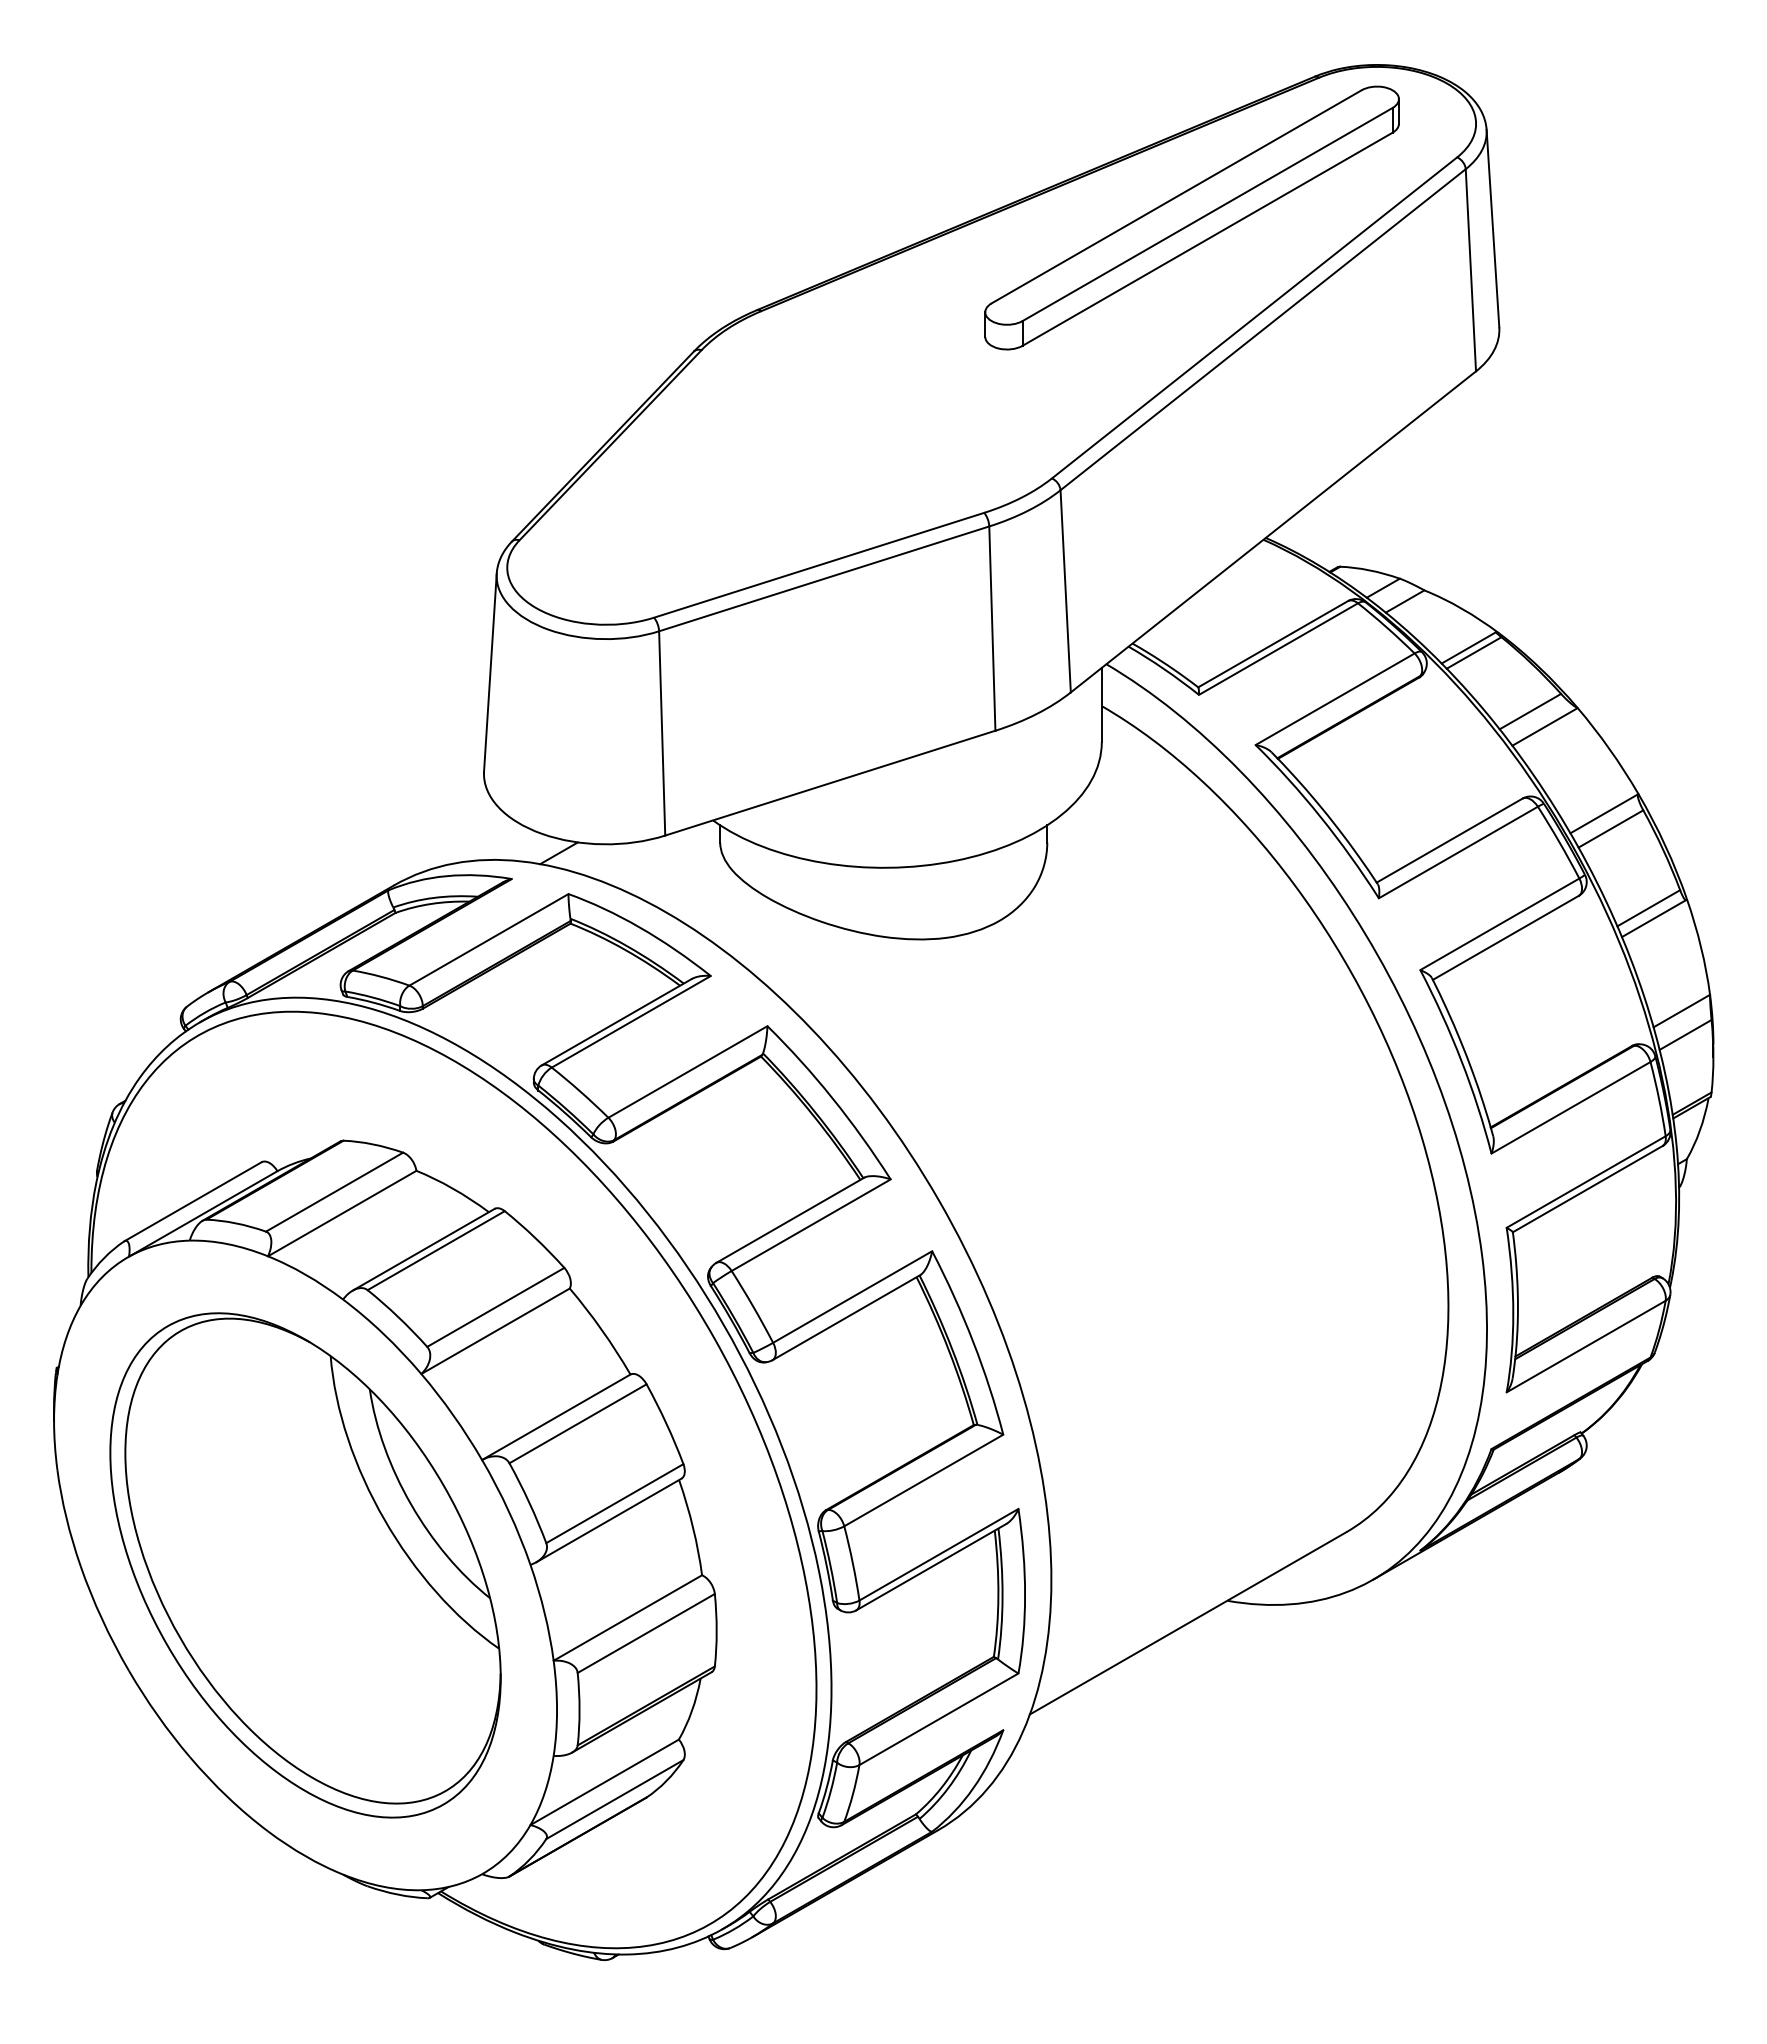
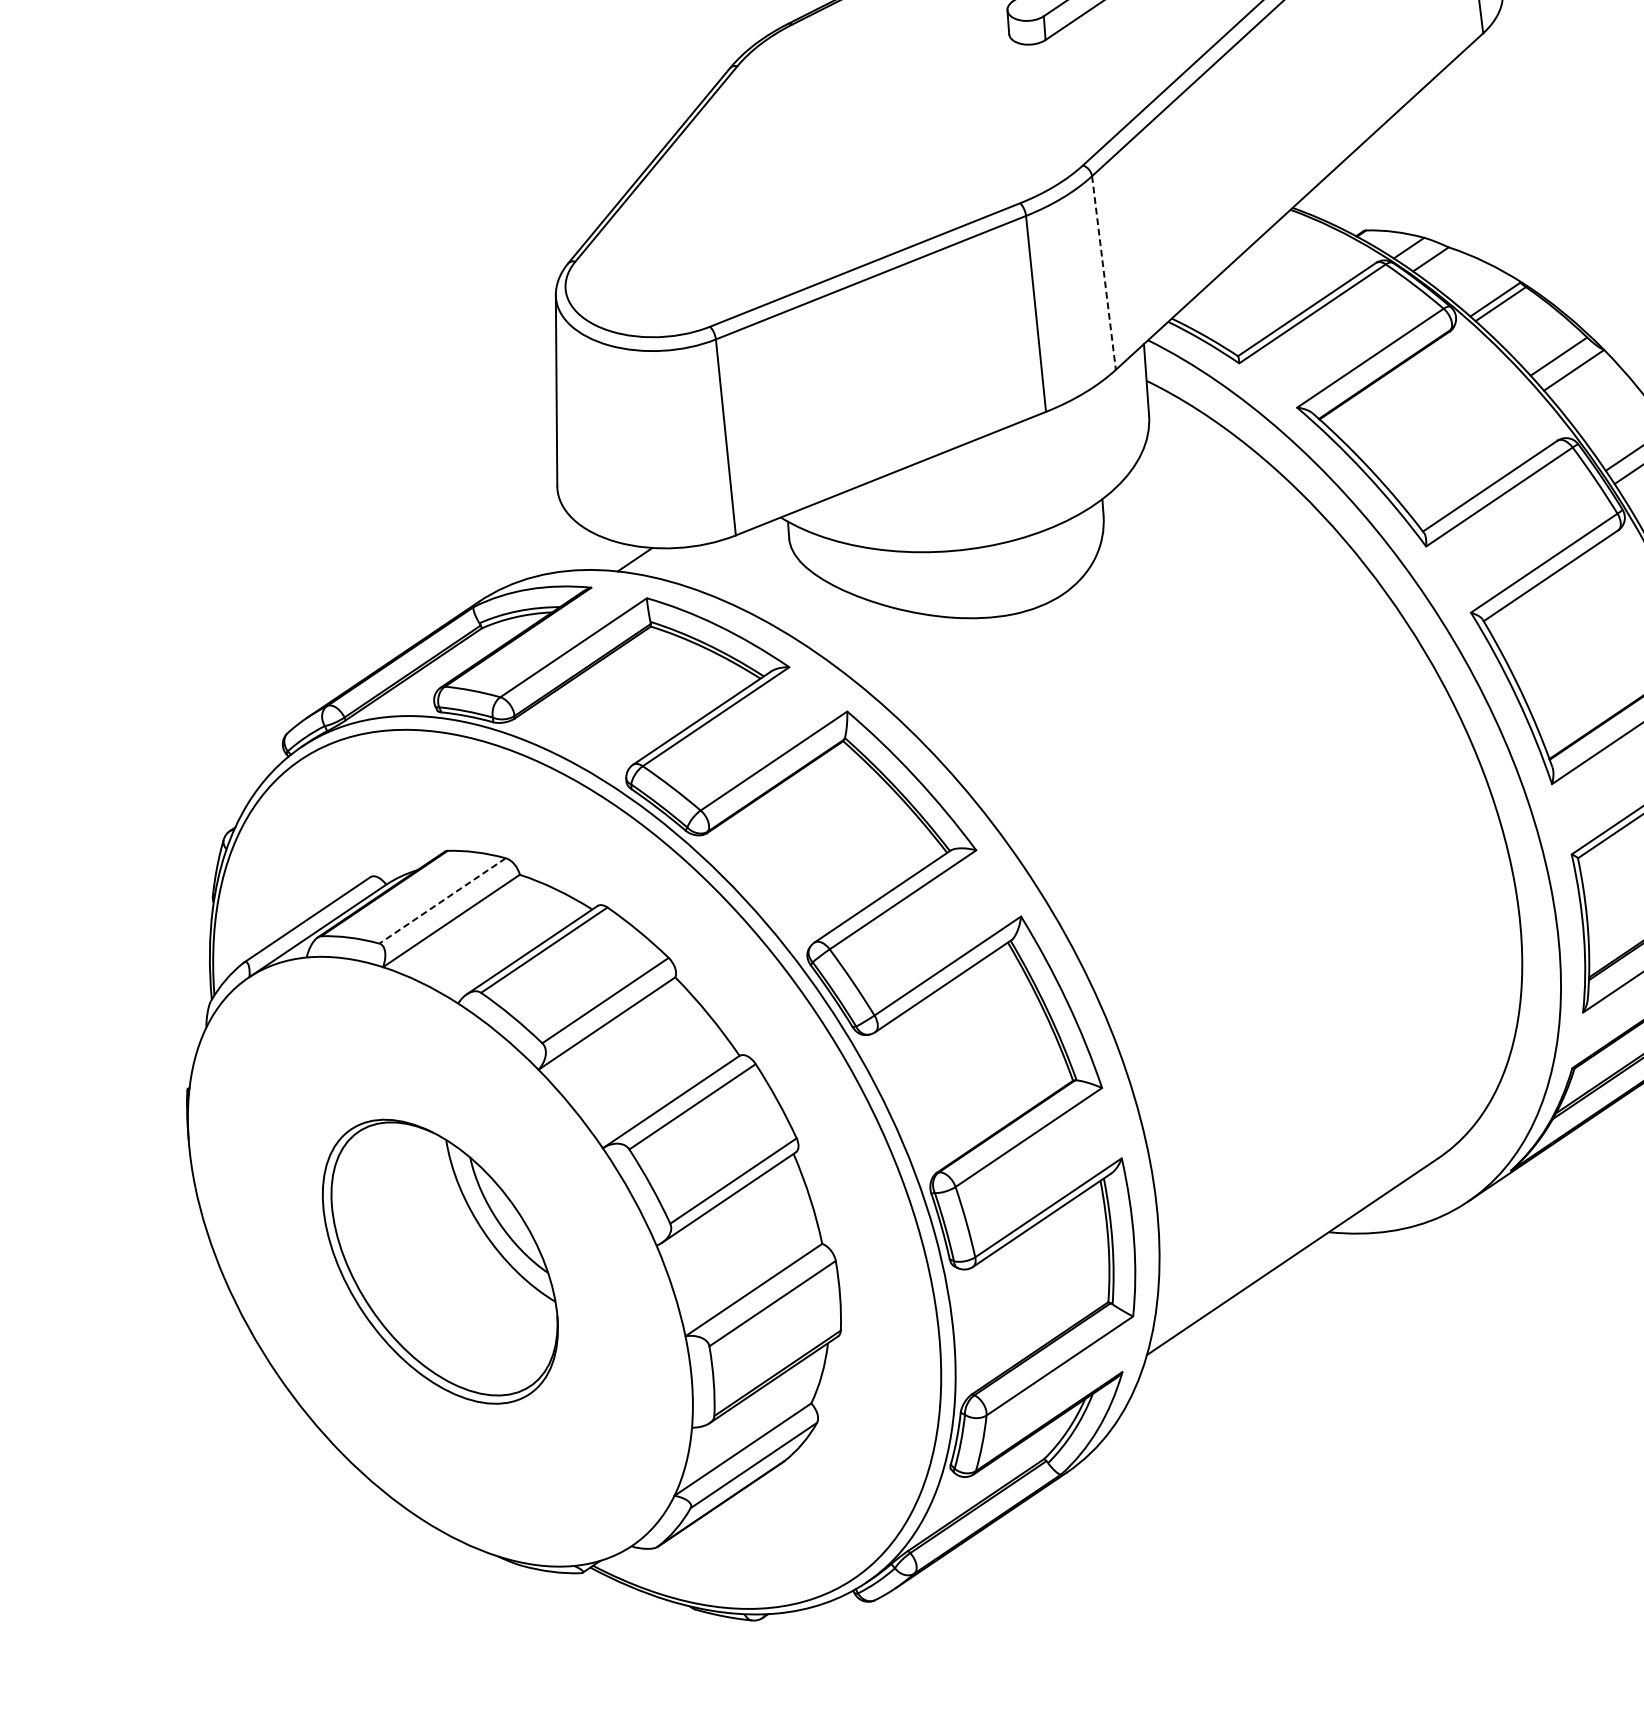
line: (1065, 591) -> (1103, 273), solid -> dashed
line: (334, 1192) -> (442, 901), solid -> dashed
part: (305, 1565) -> (440, 1261), size x0.6

